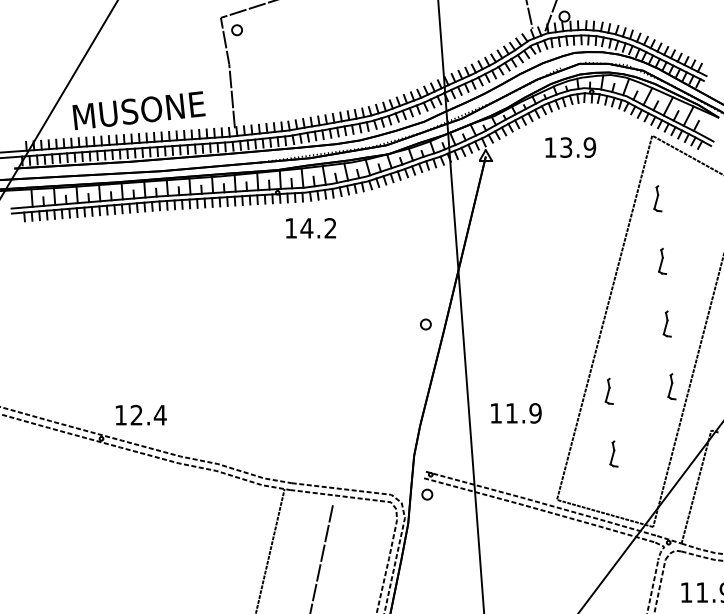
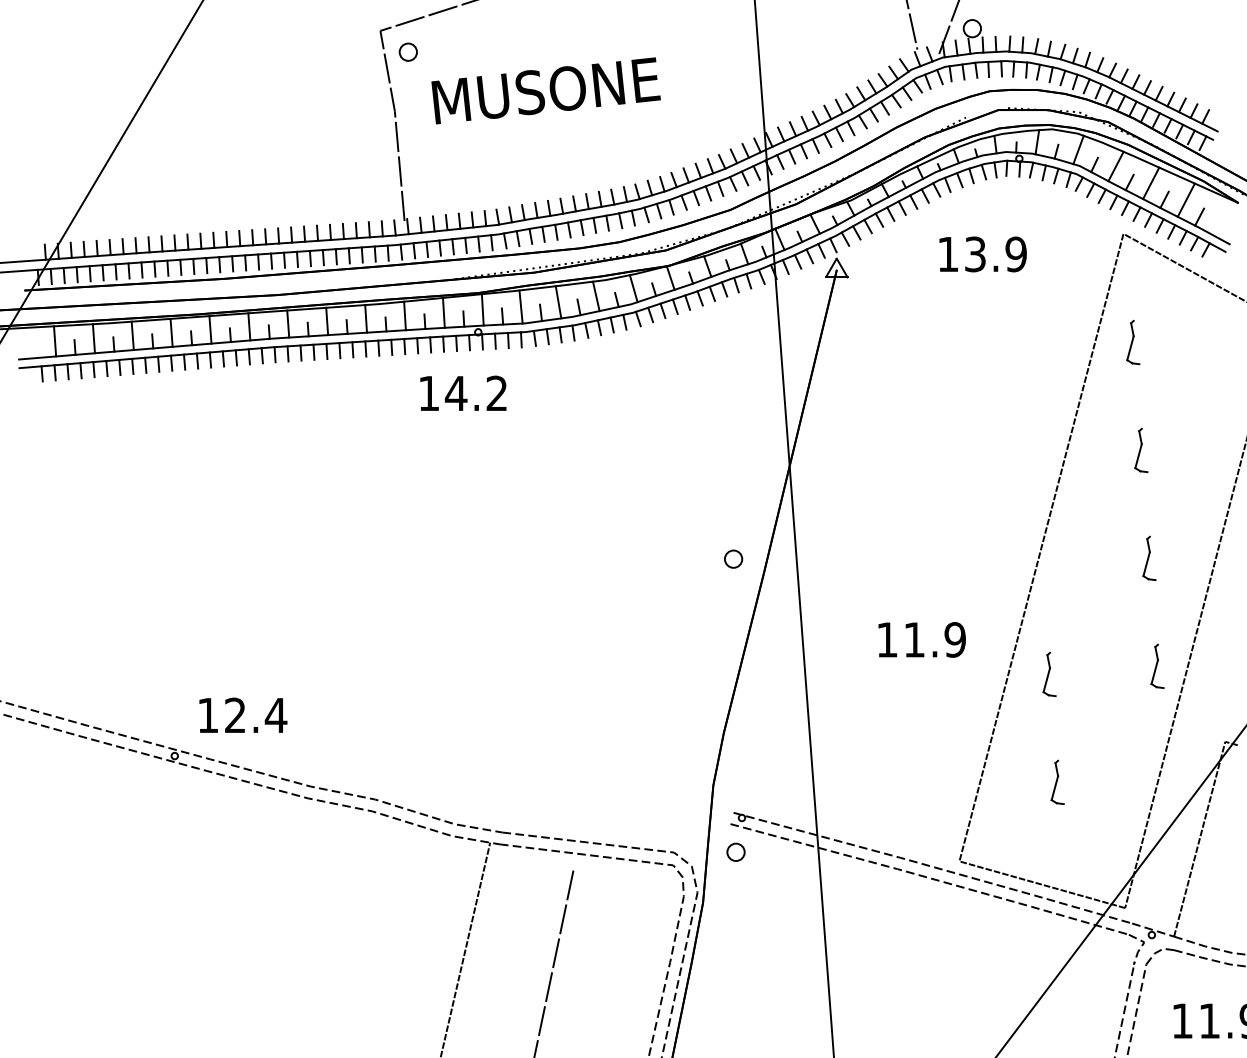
text: (138, 110) -> (545, 90), moved
text: (310, 228) -> (462, 393), moved
text: (516, 413) -> (922, 640), moved

